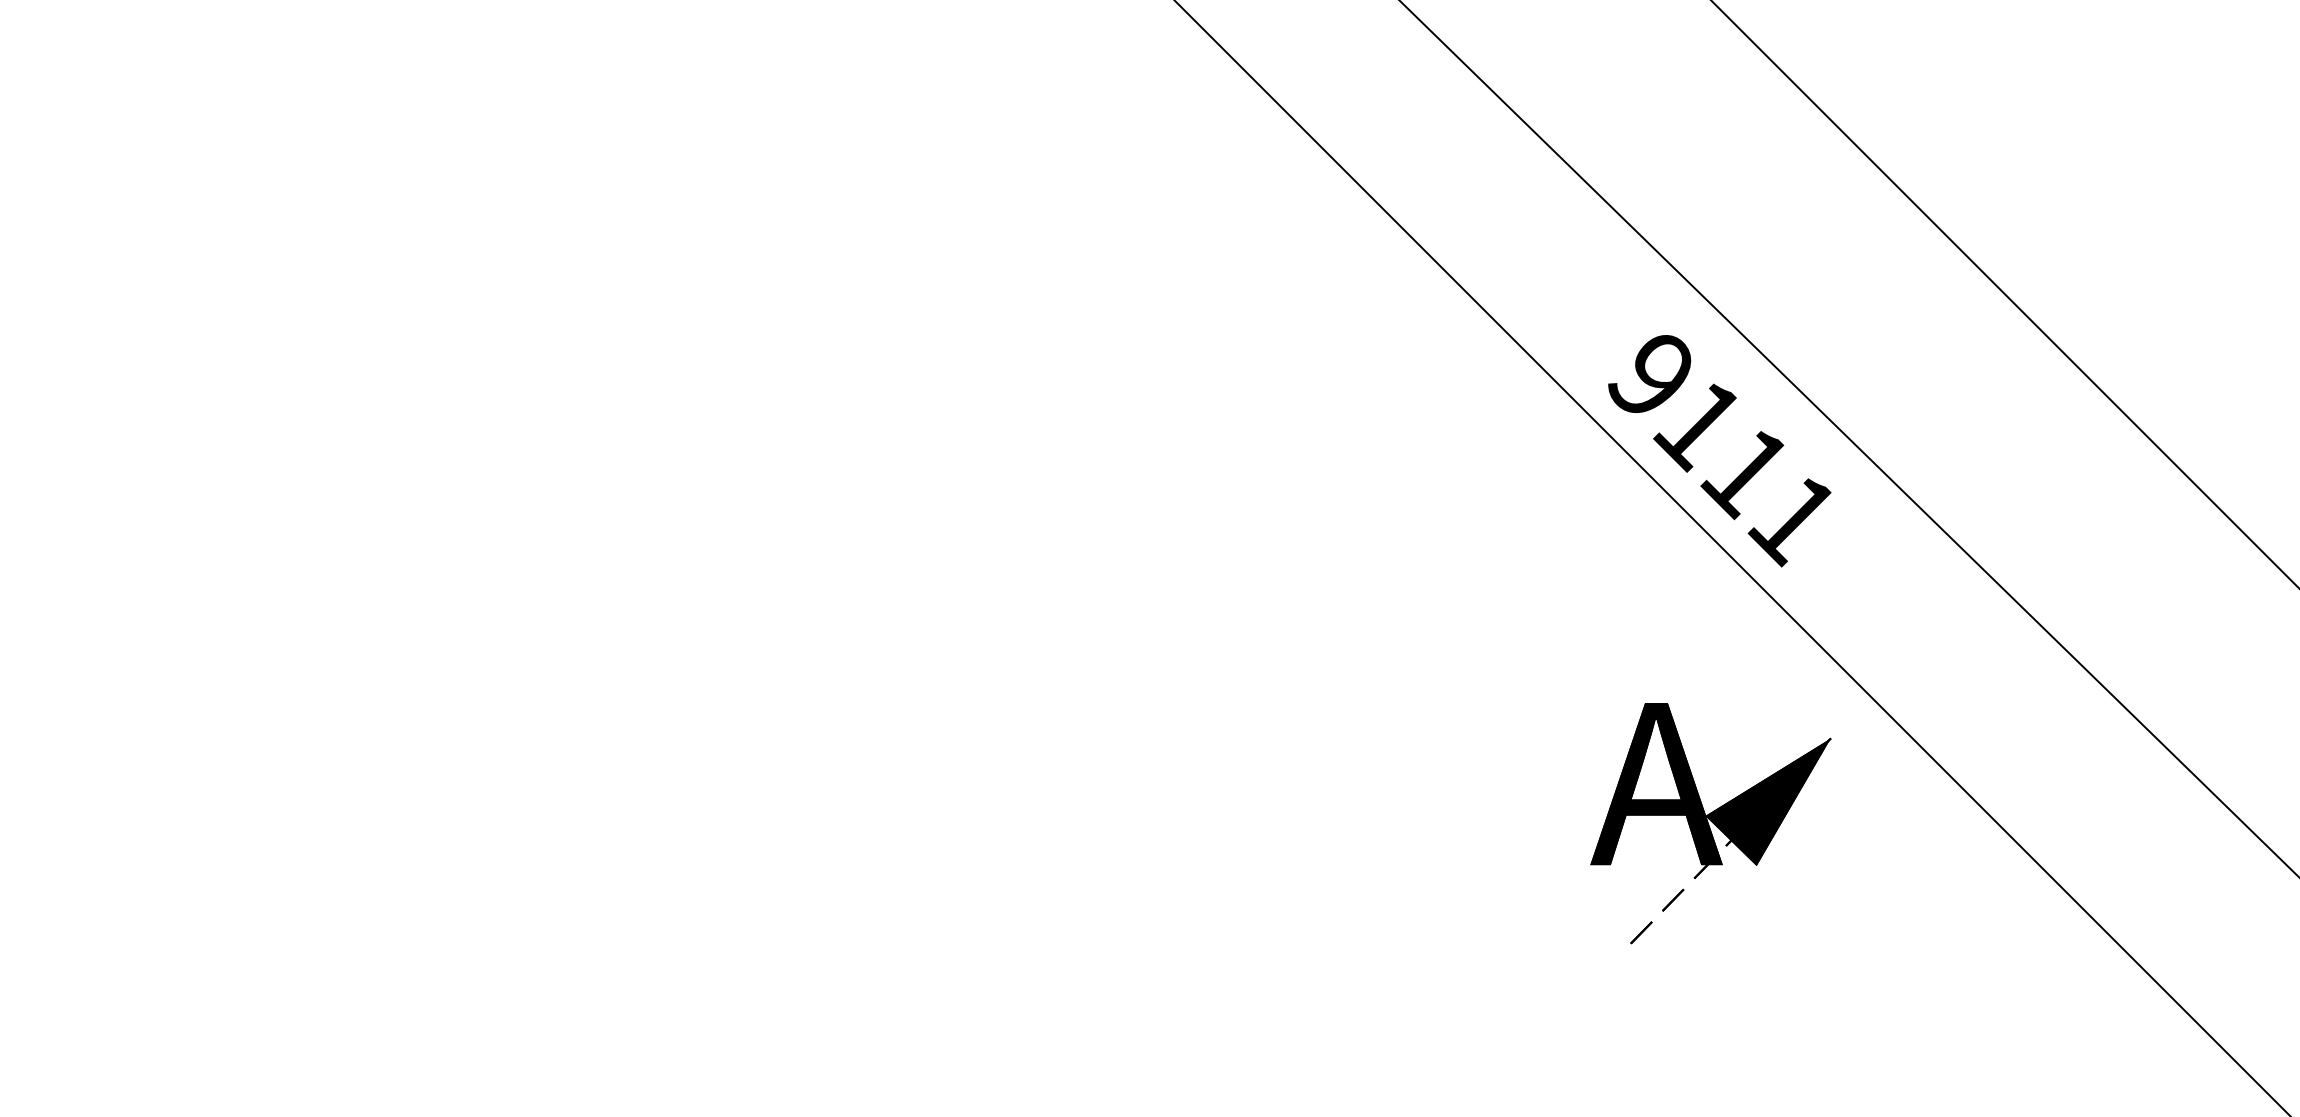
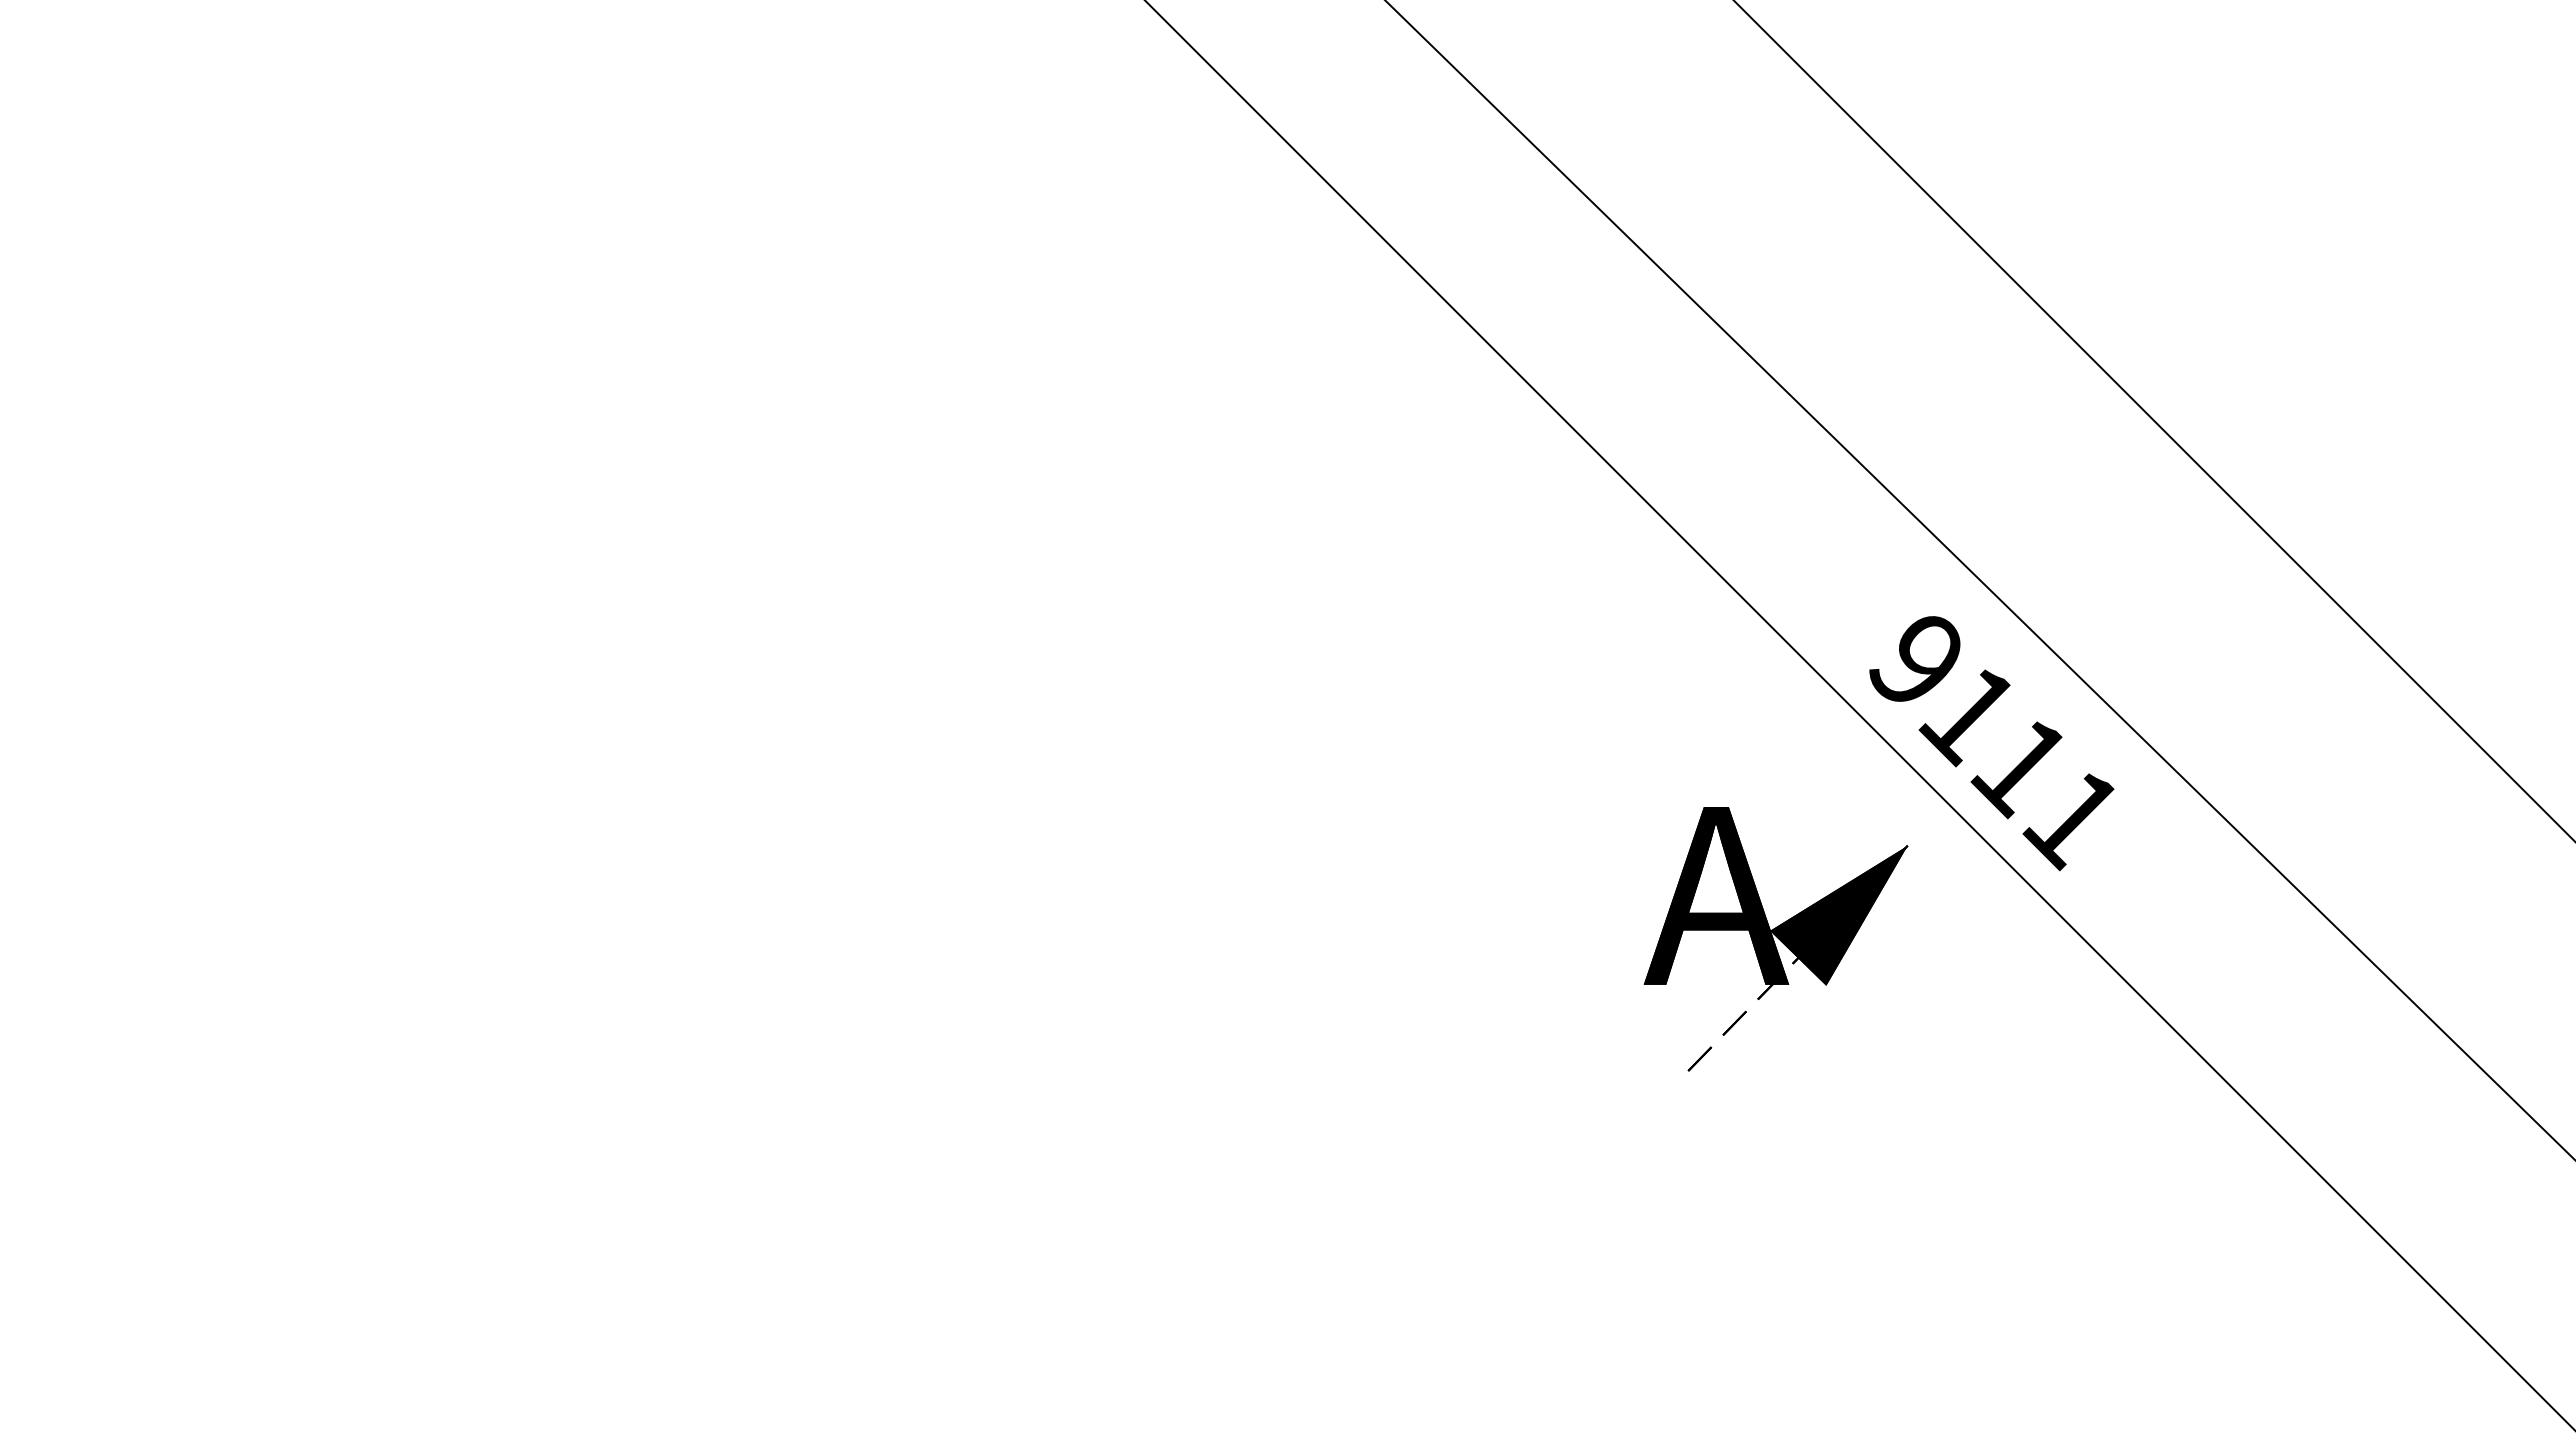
part: (1710, 823) -> (1775, 939), moved

